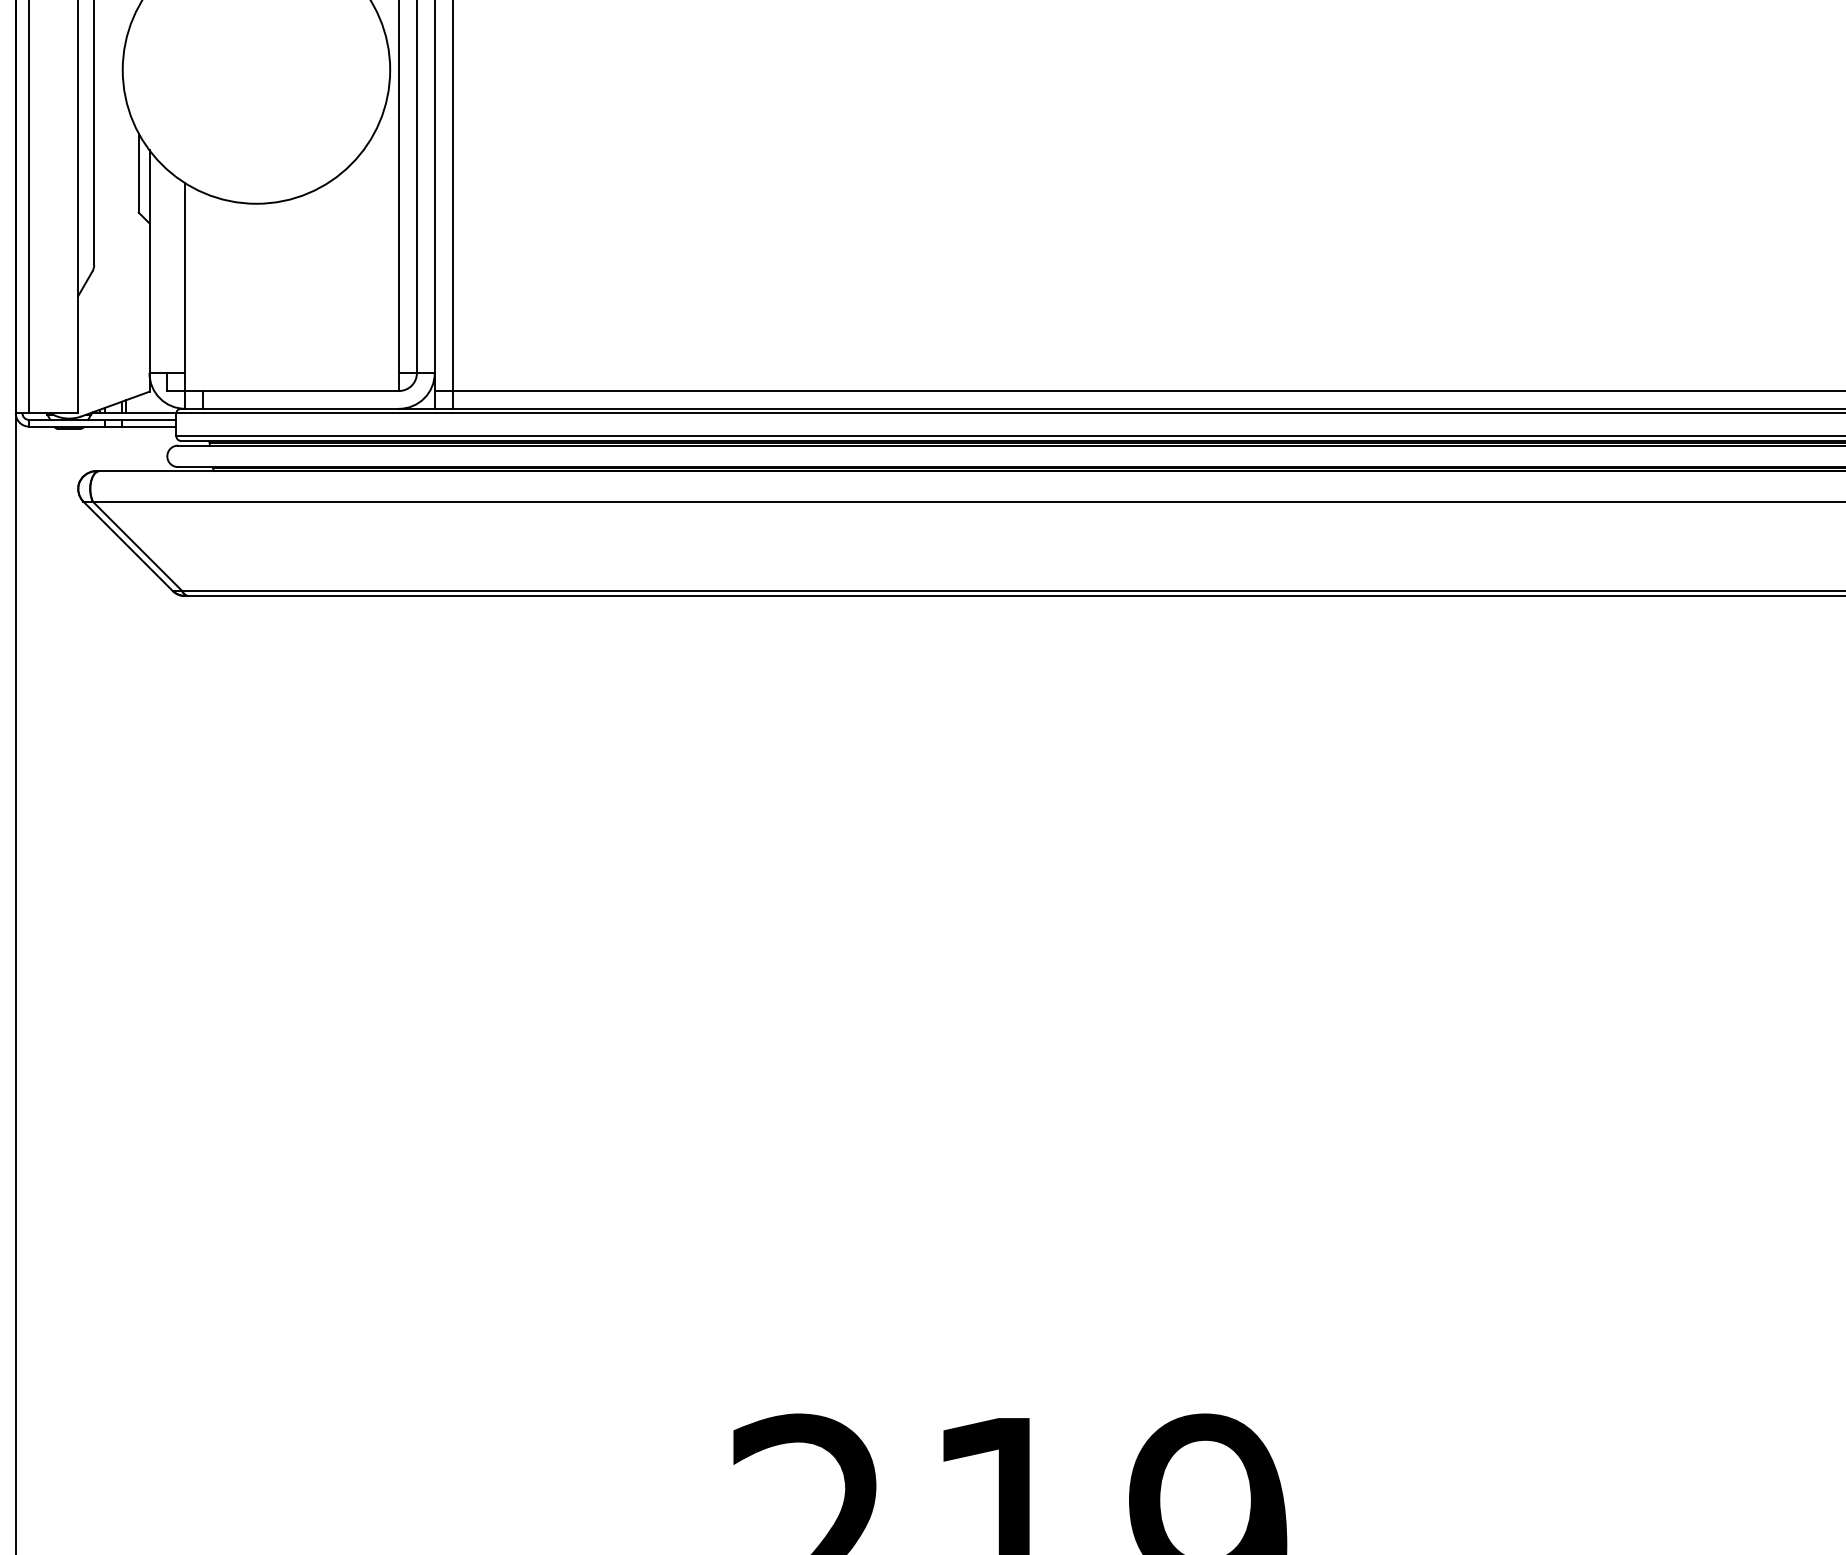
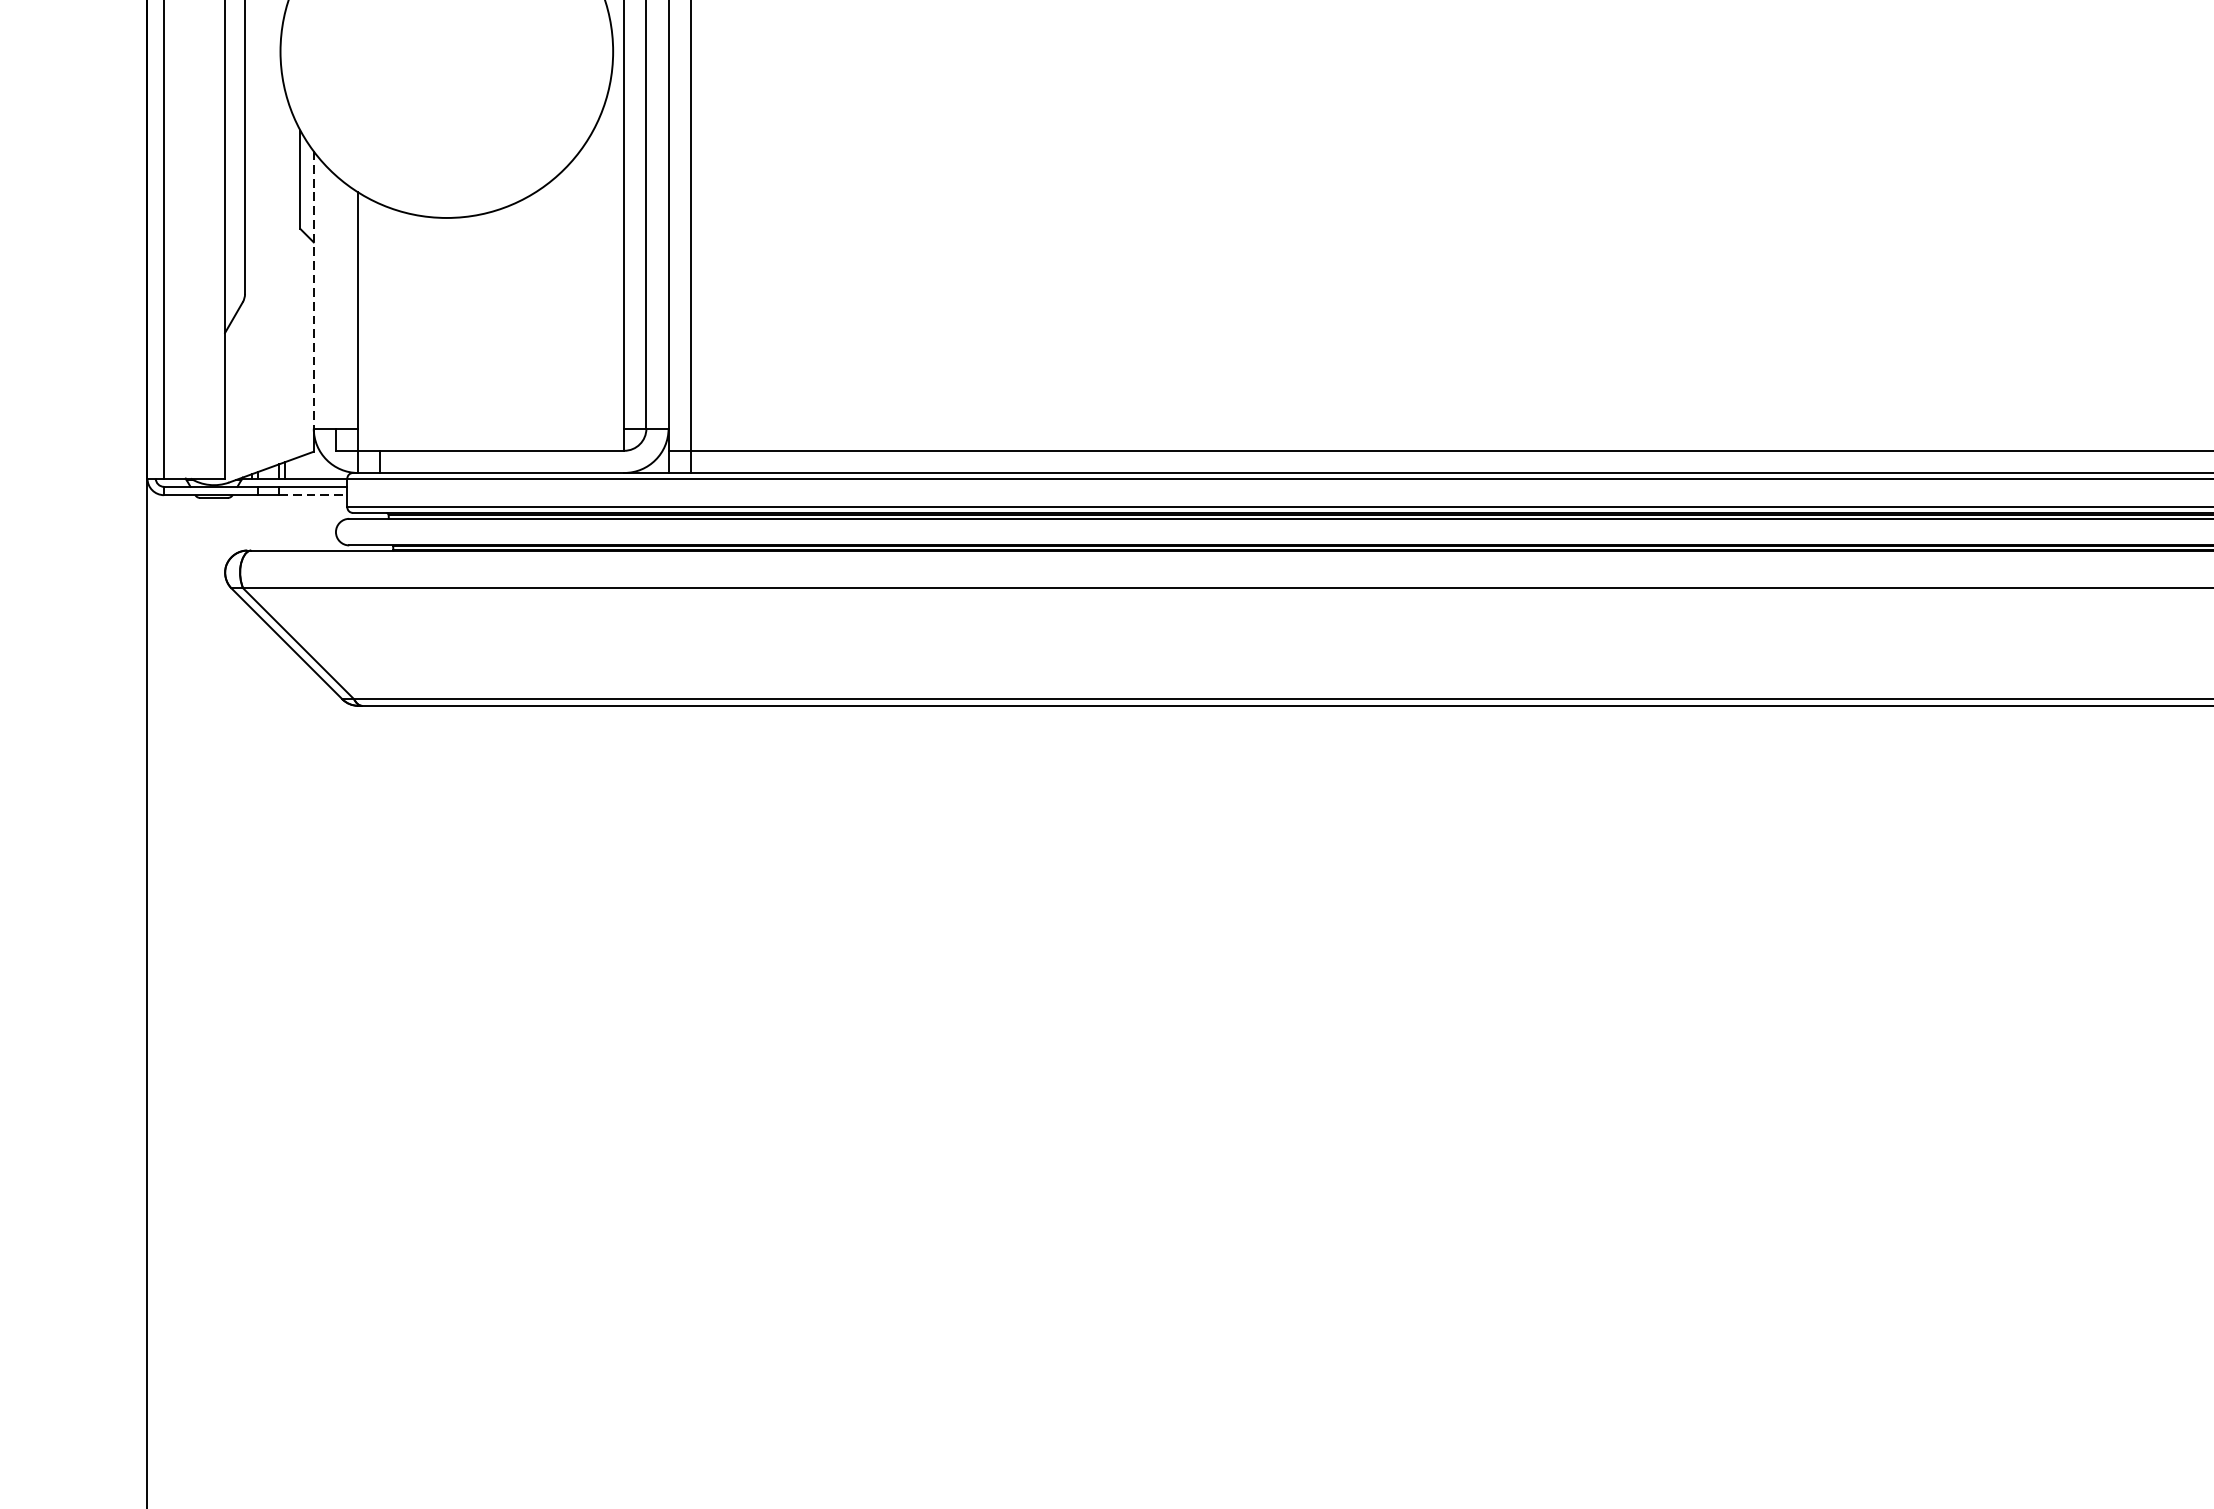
line: (149, 262) -> (313, 291), solid -> dashed
line: (149, 426) -> (313, 494), solid -> dashed

